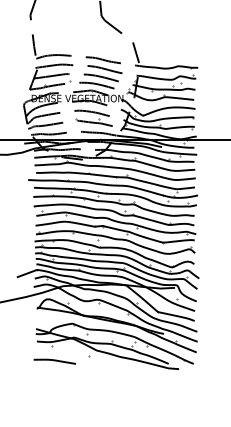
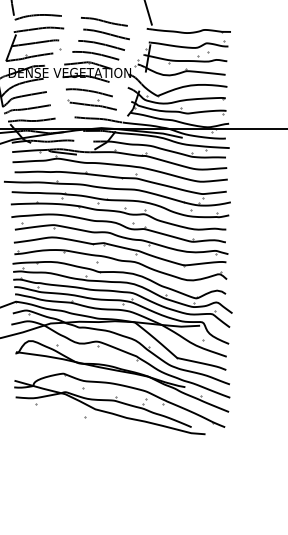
curve: (54, 361) -> (39, 424), removed

